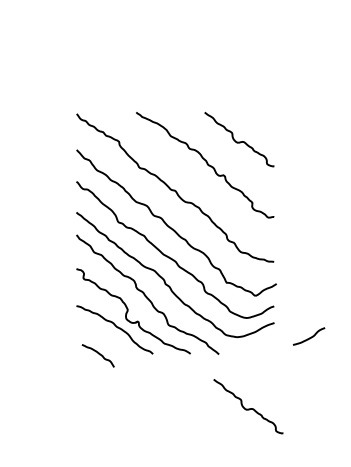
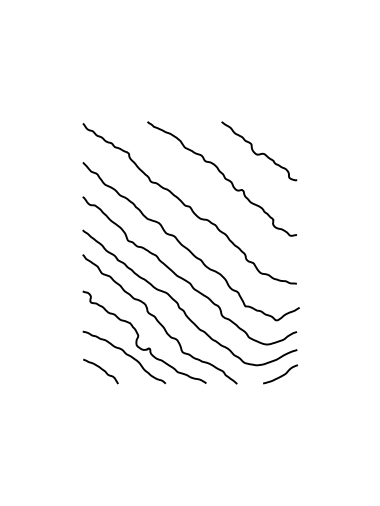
curve: (309, 337) -> (280, 375), moved
curve: (98, 354) -> (101, 369), moved
curve: (248, 408) -> (269, 442), removed

